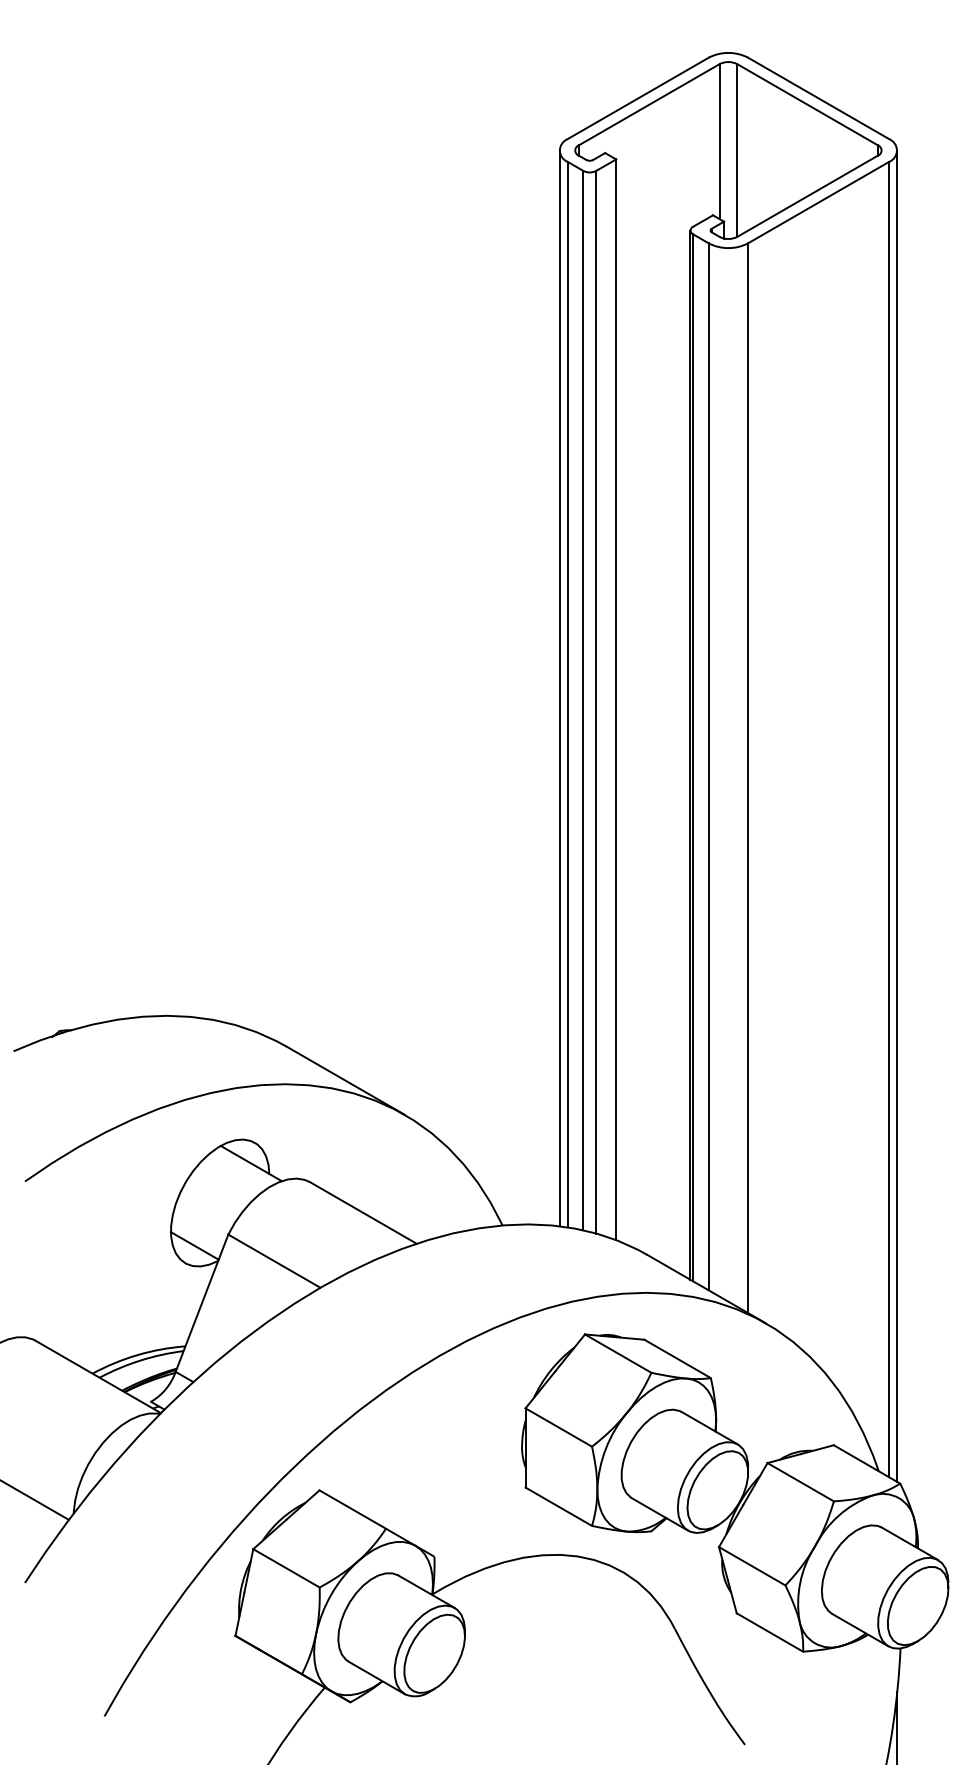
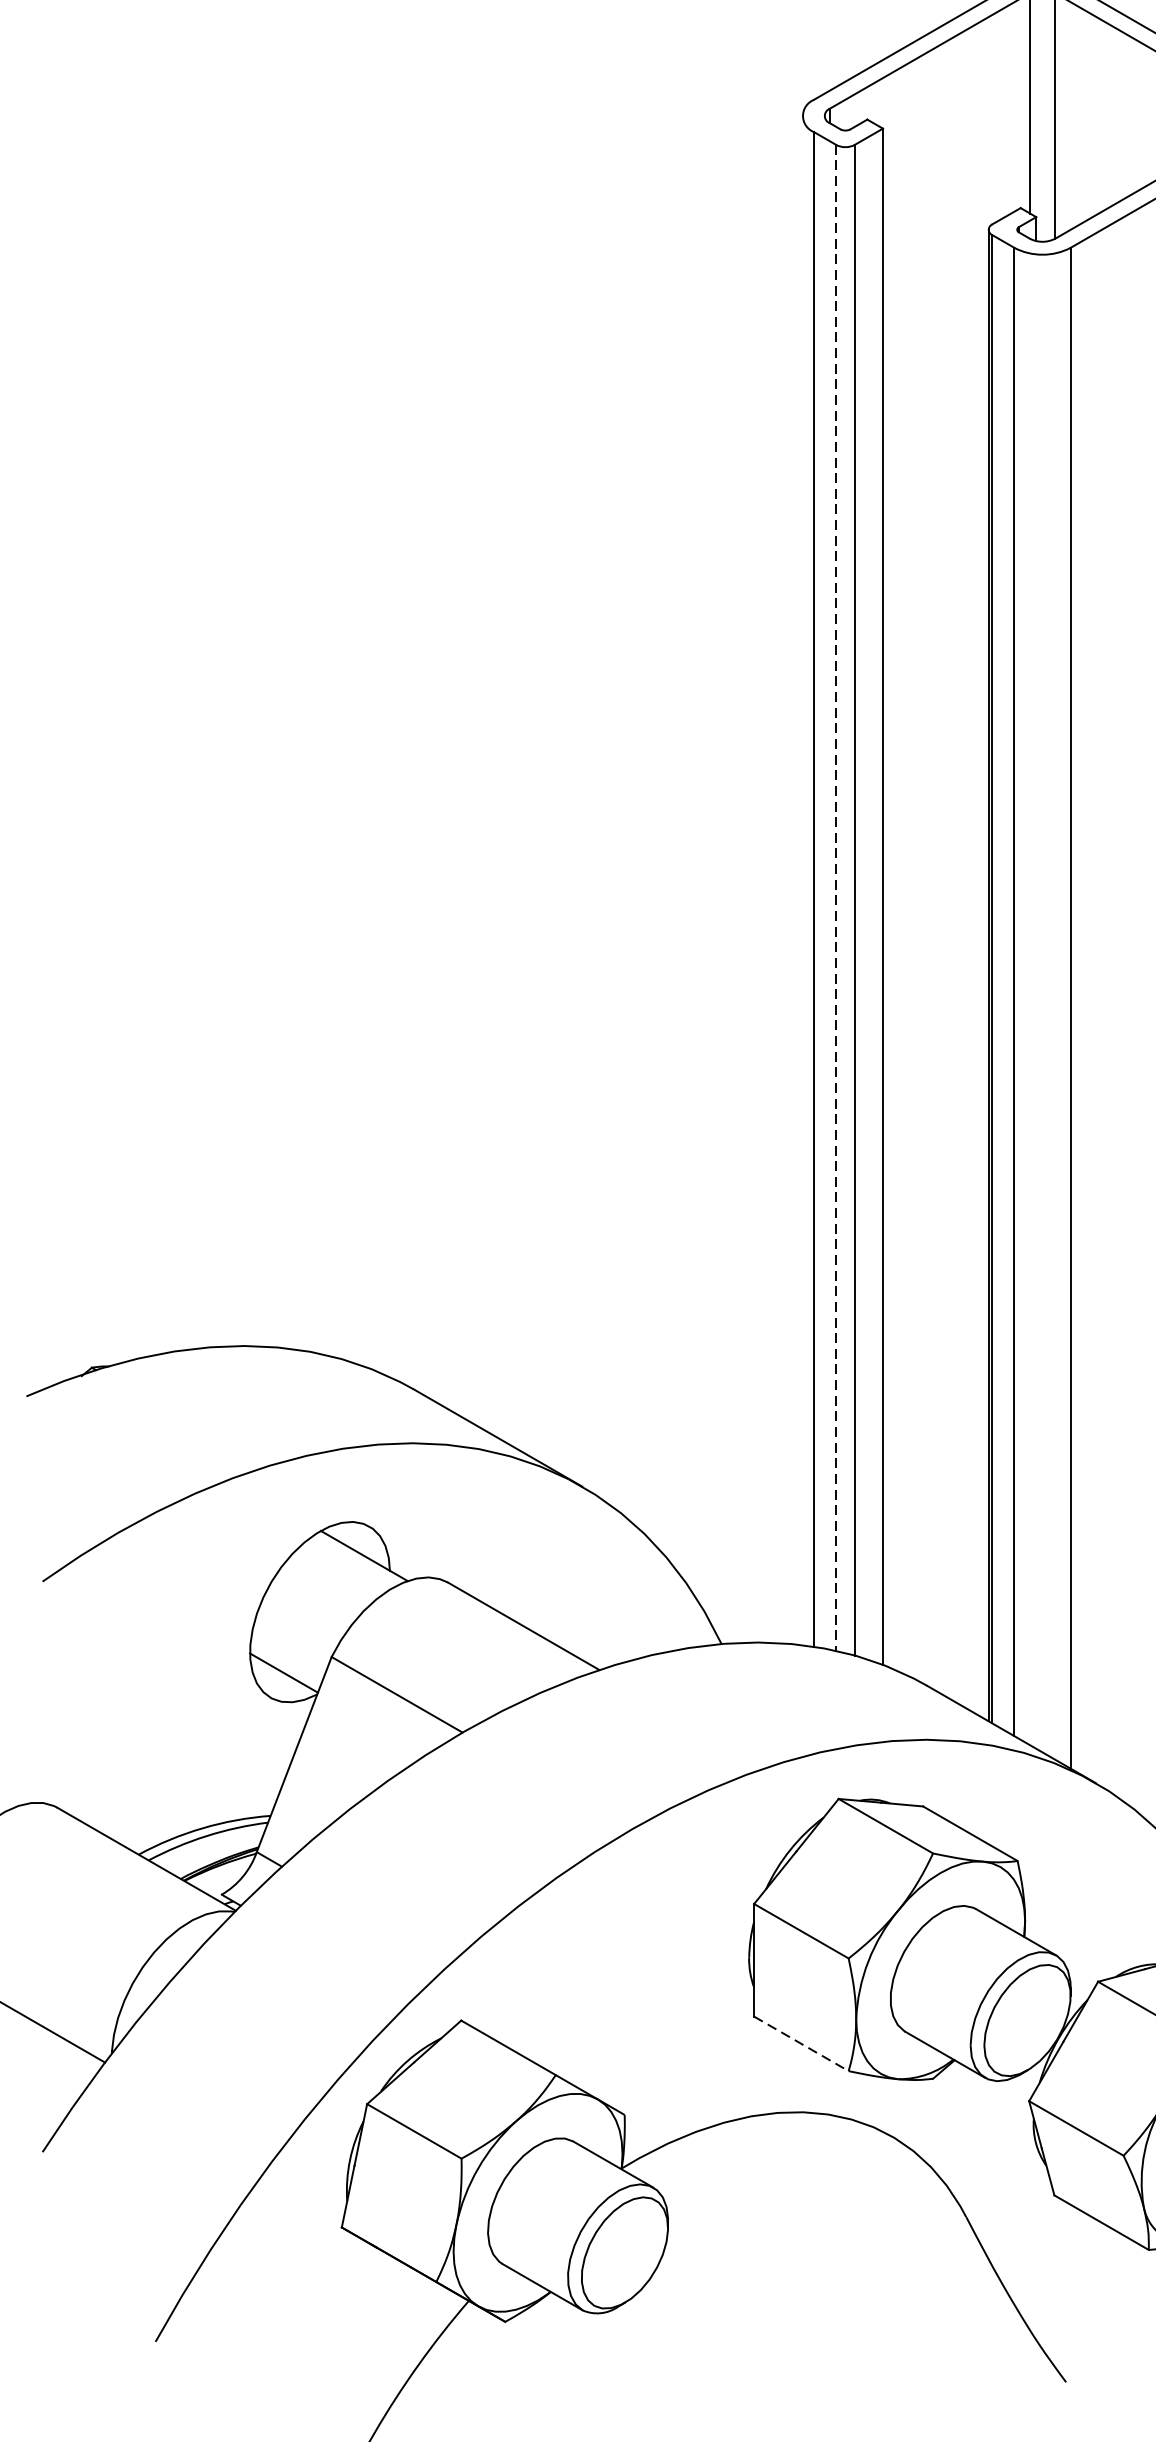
line: (559, 688) -> (802, 880), removed
line: (583, 700) -> (836, 897), solid -> dashed
line: (559, 1507) -> (802, 2044), solid -> dashed

